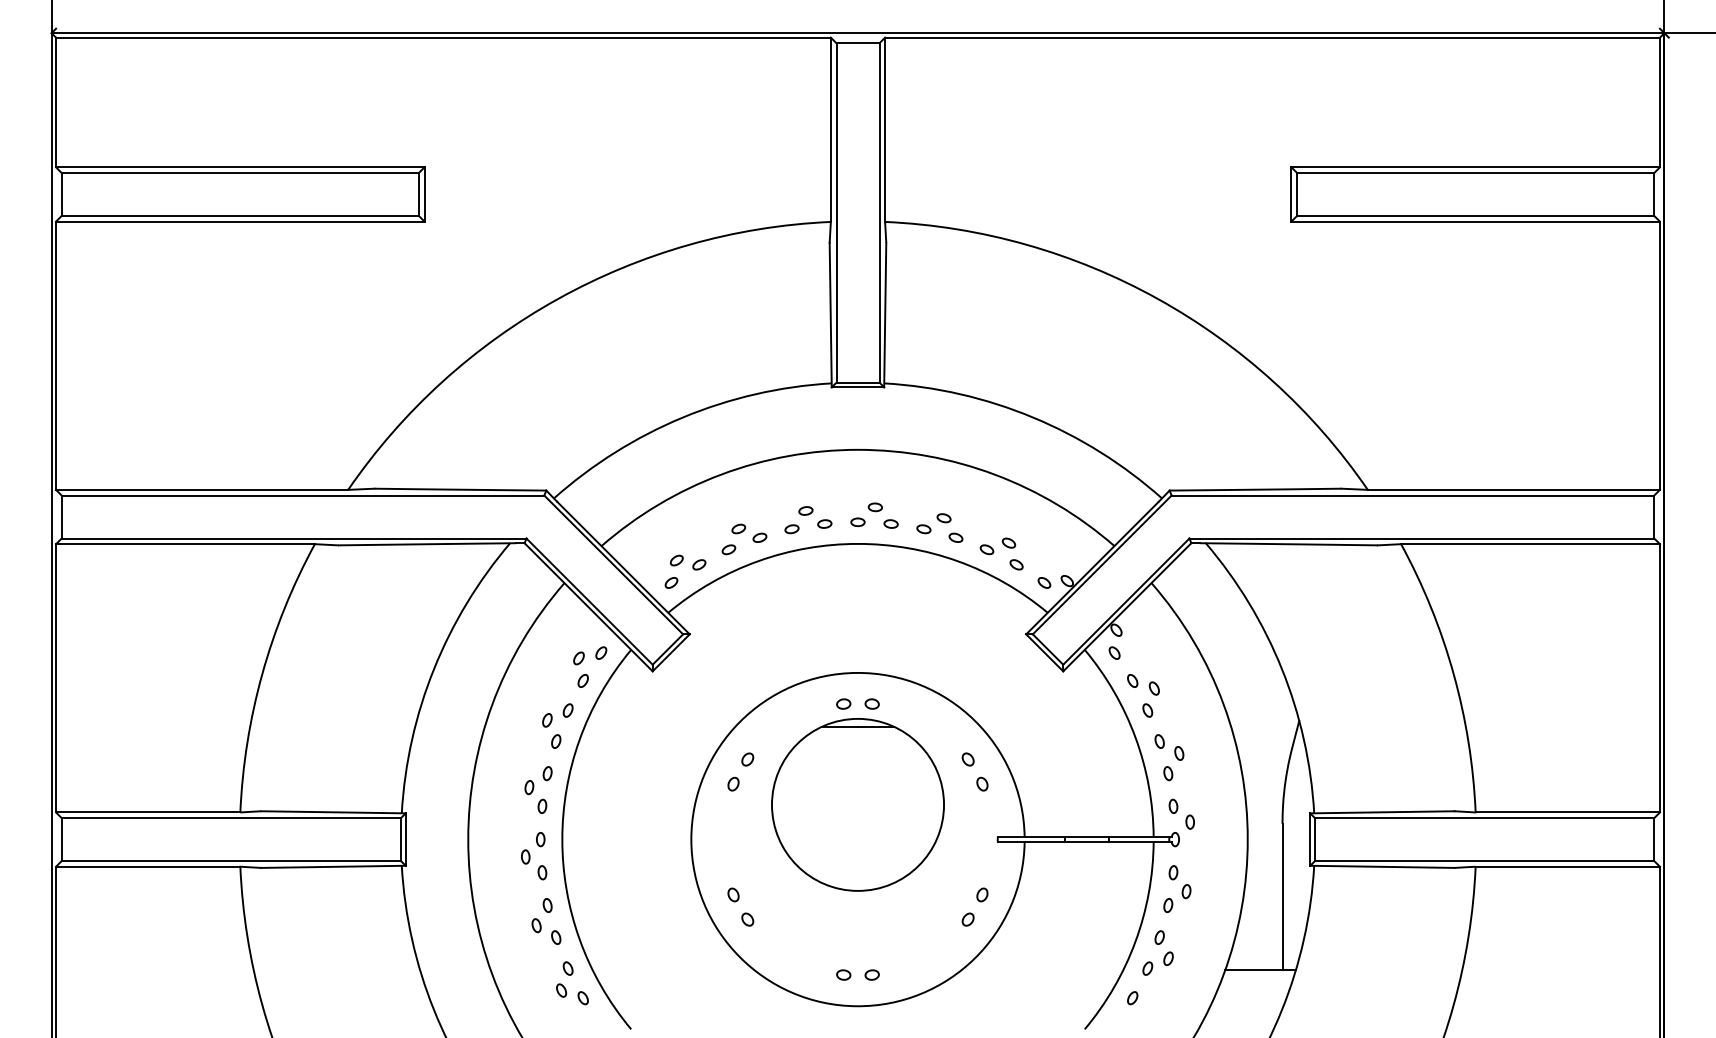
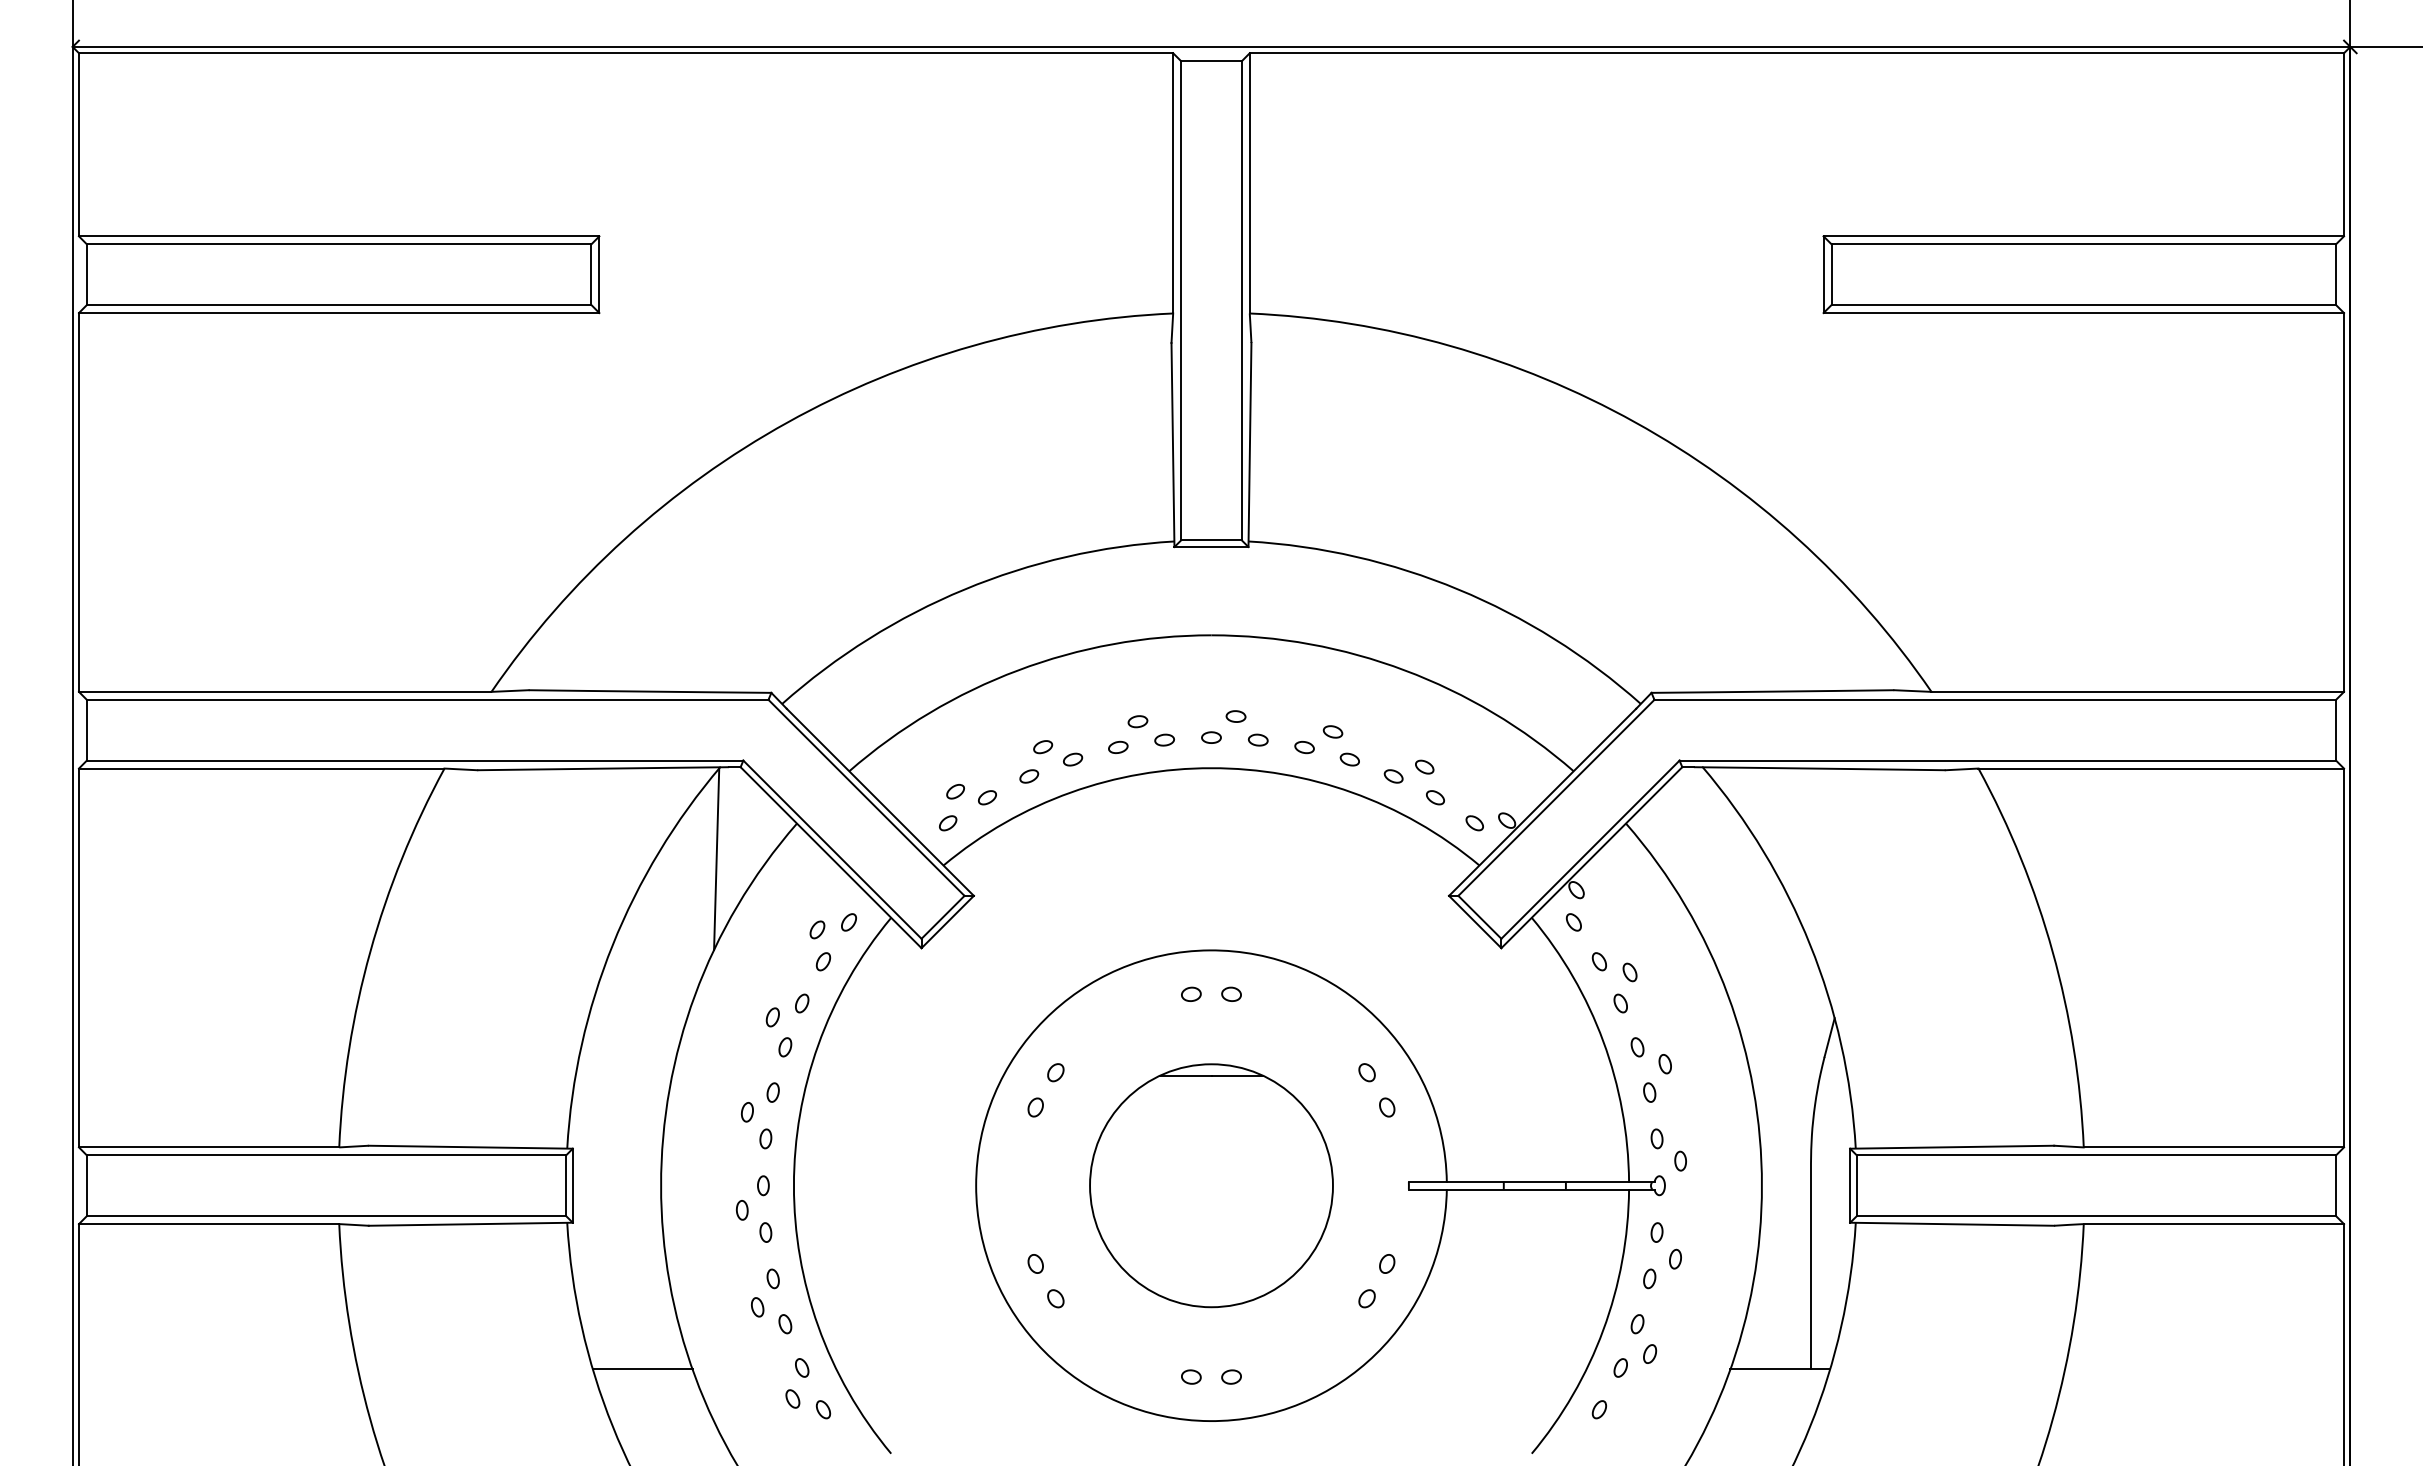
line: (507, 608) -> (716, 859), added
part: (858, 804) -> (1211, 1185), moved
line: (455, 969) -> (642, 1369), added

